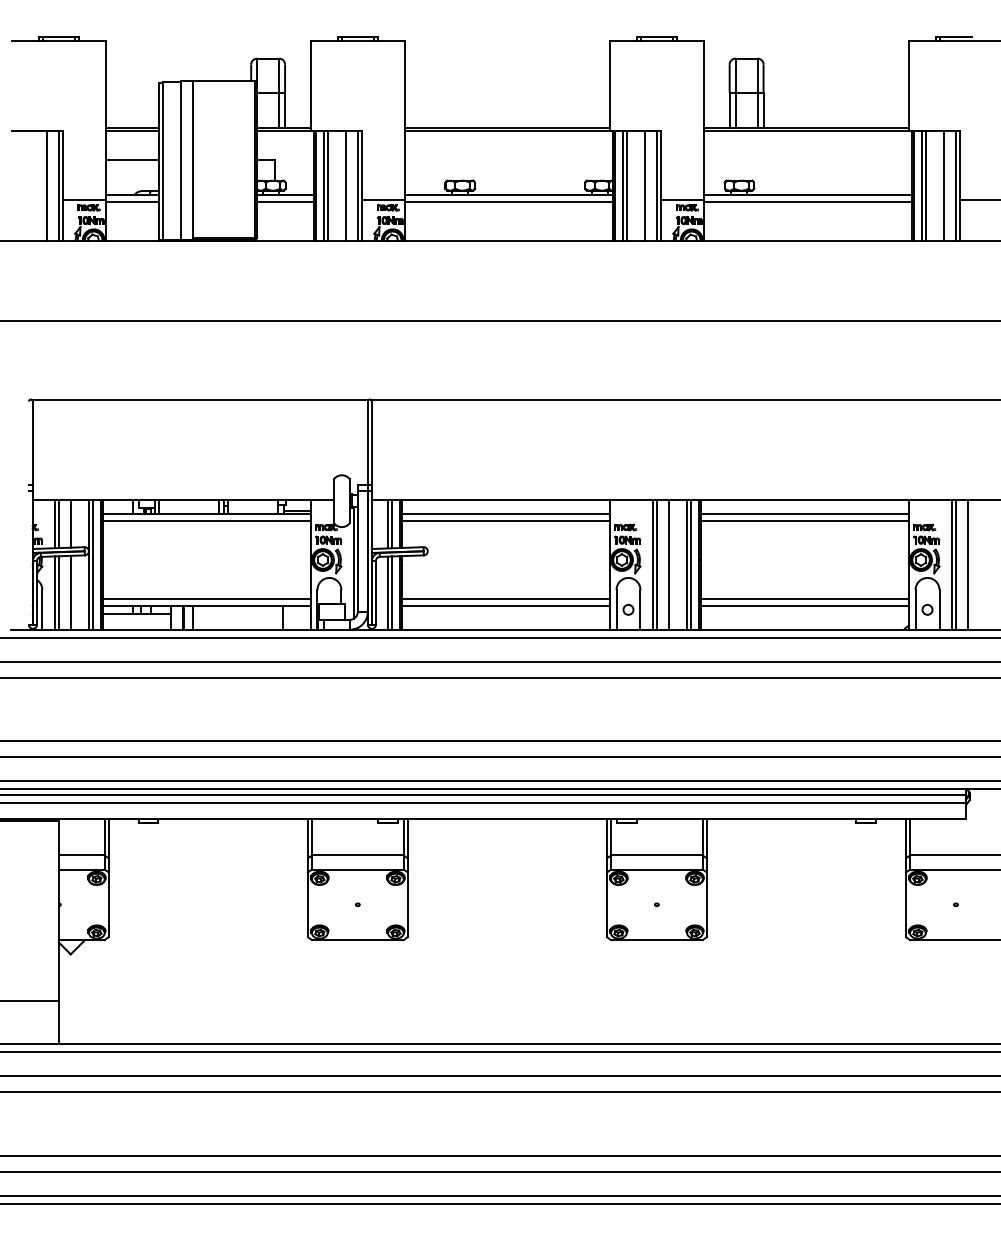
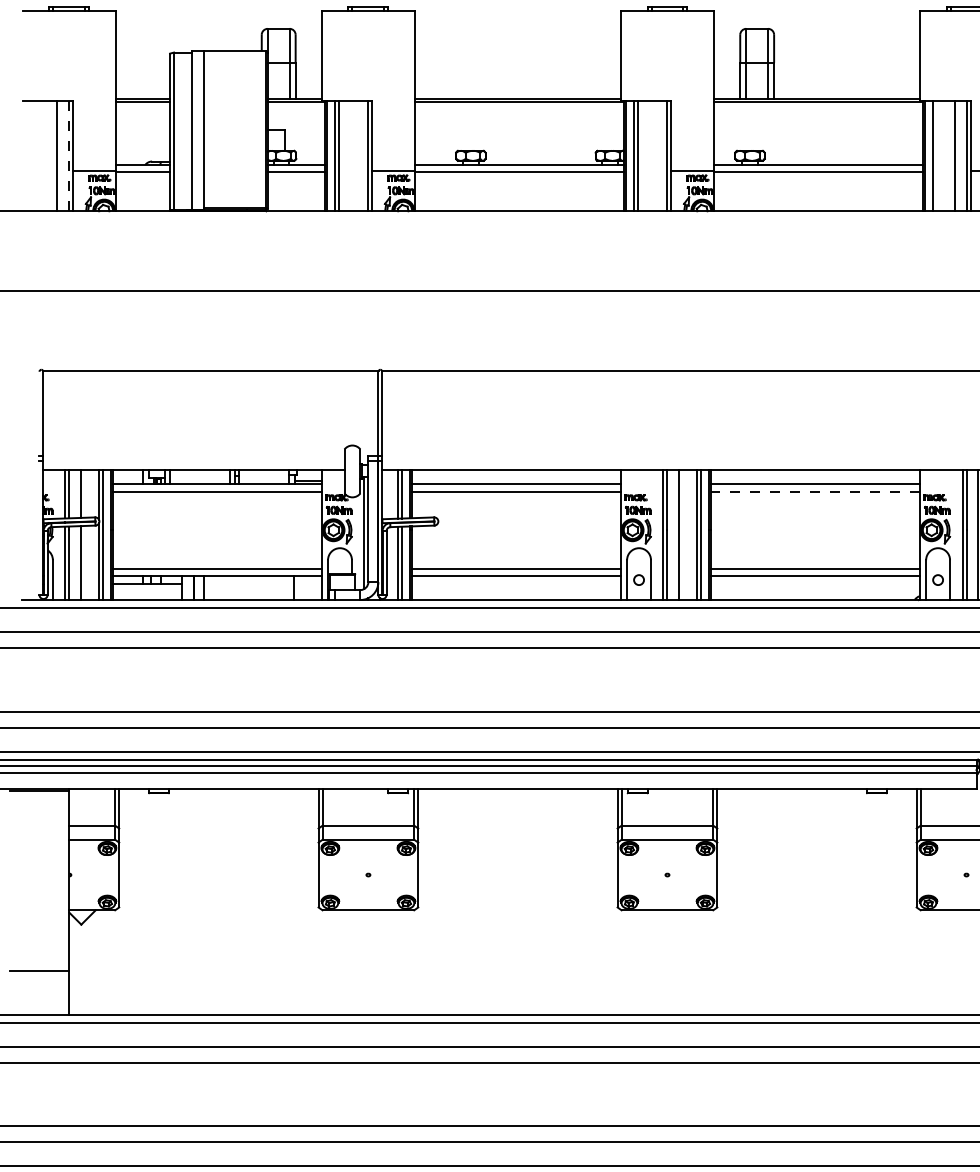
line: (132, 159) -> (143, 129), removed
line: (345, 185) -> (356, 155), removed
line: (644, 185) -> (655, 155), removed
line: (926, 185) -> (937, 155), removed
line: (58, 186) -> (69, 156), solid -> dashed
line: (804, 521) -> (815, 491), solid -> dashed

